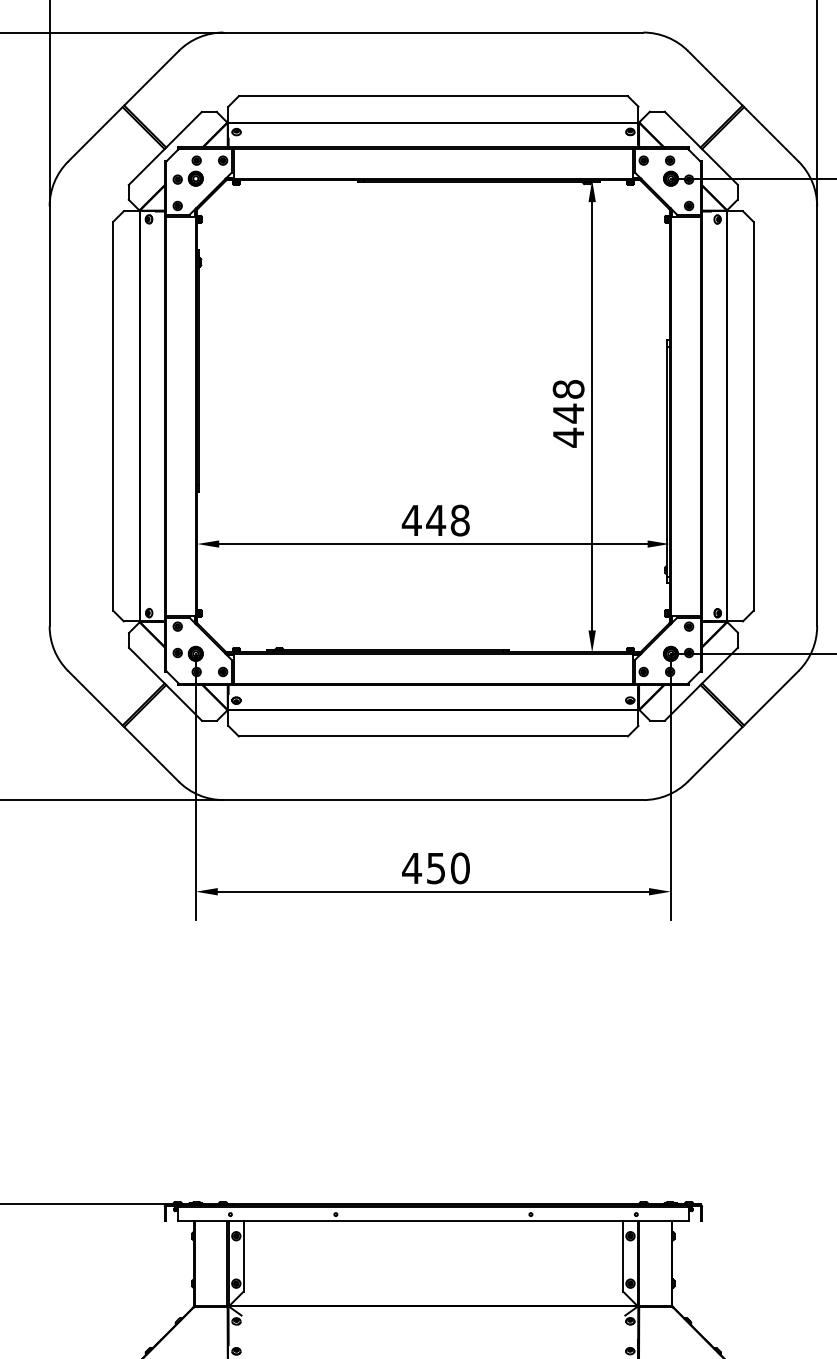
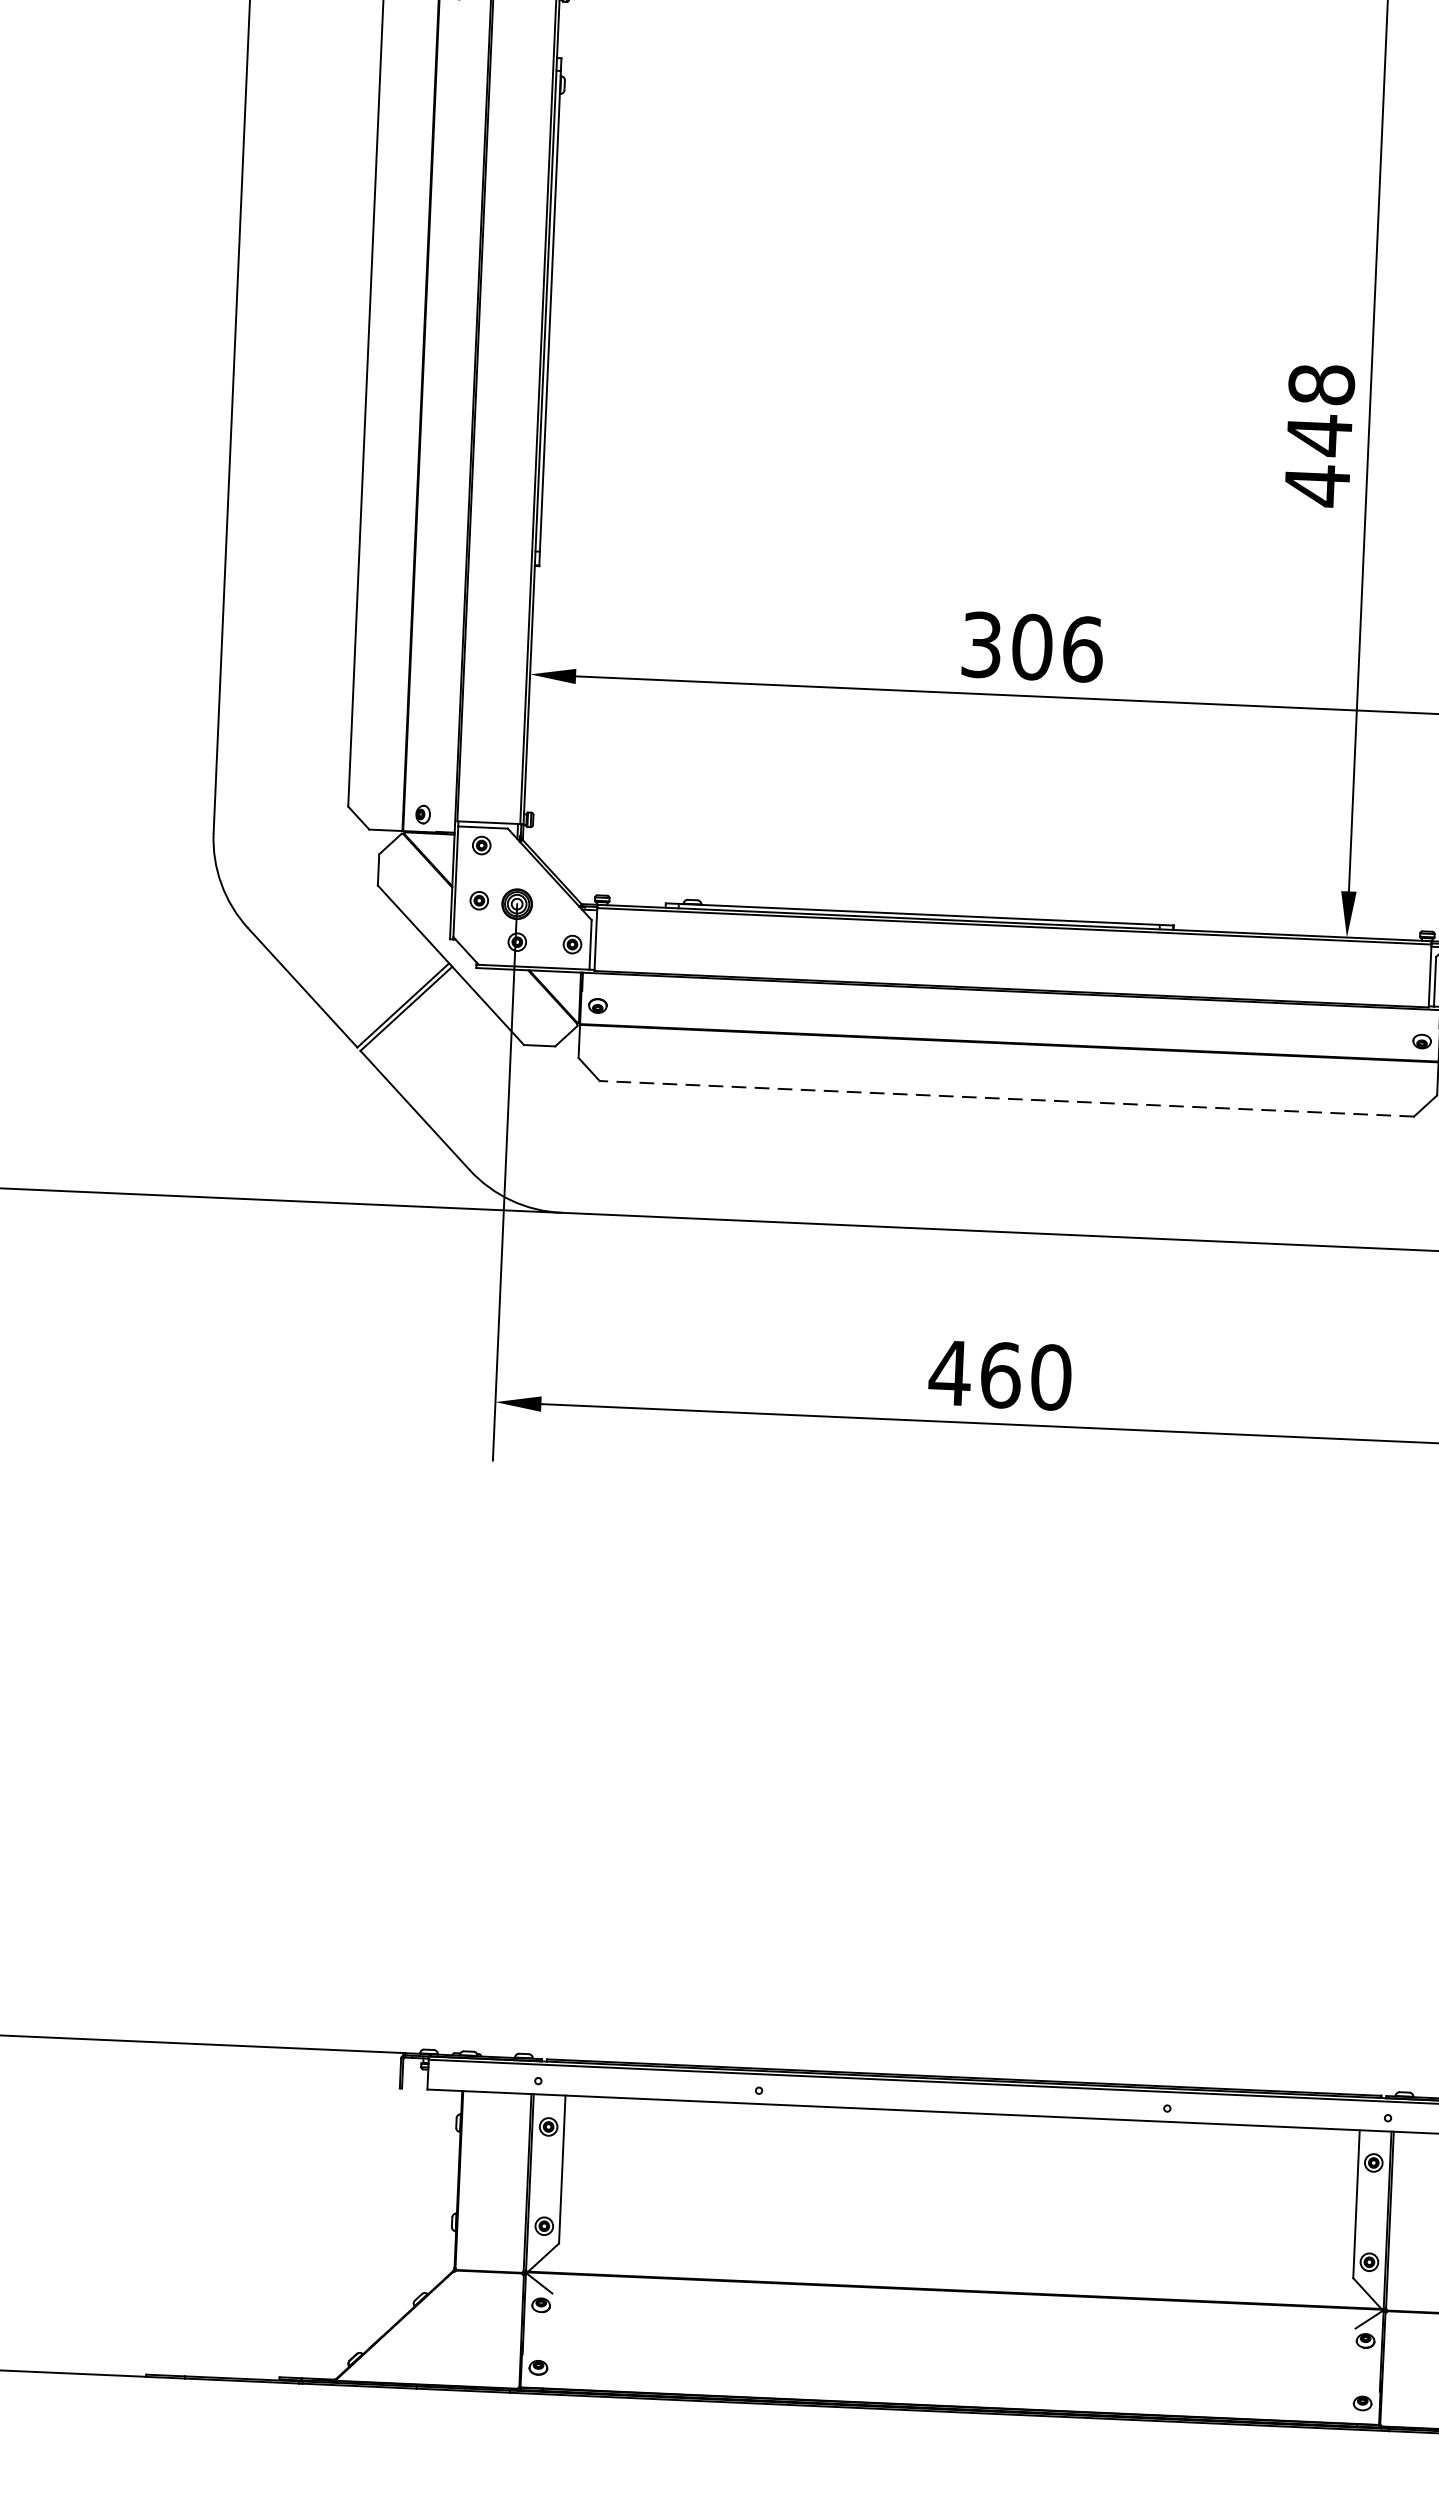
text: (435, 520) -> (1031, 646), 448 -> 306
line: (433, 736) -> (1007, 1098), solid -> dashed
text: (436, 868) -> (1001, 1375), 450 -> 460

